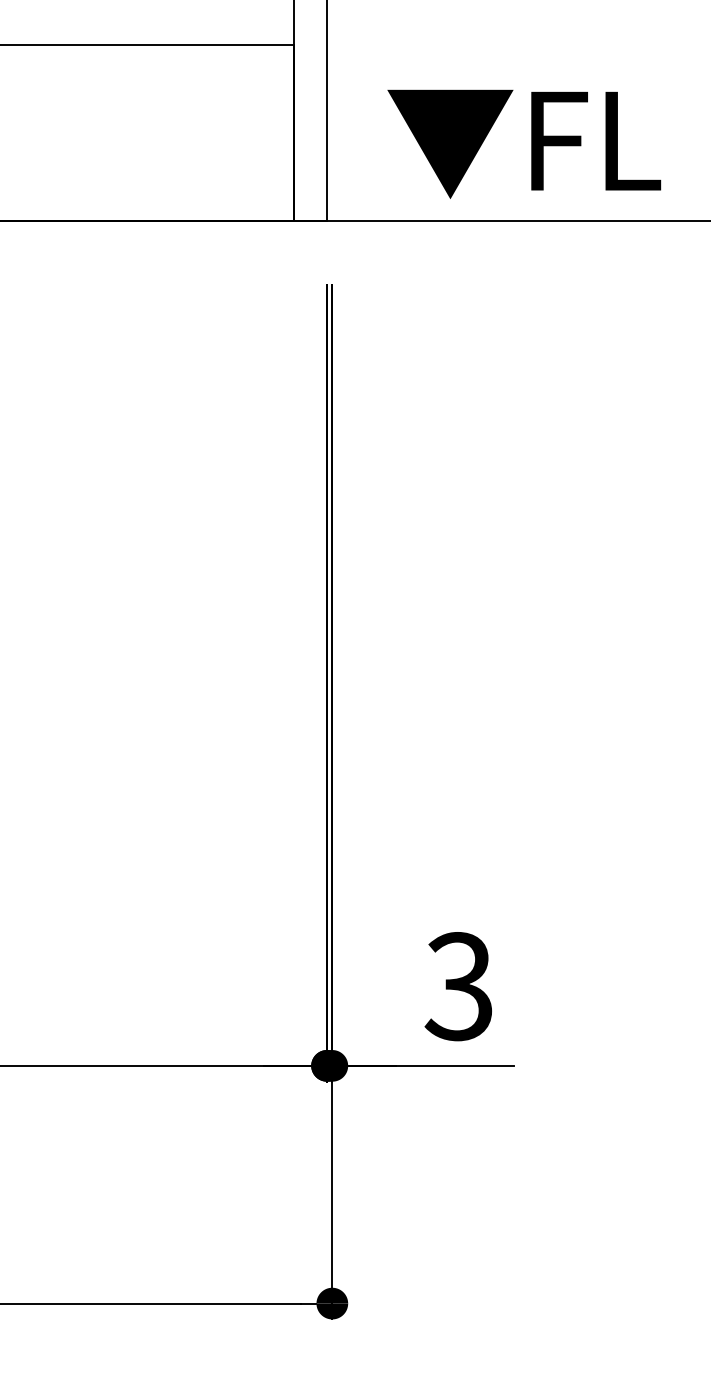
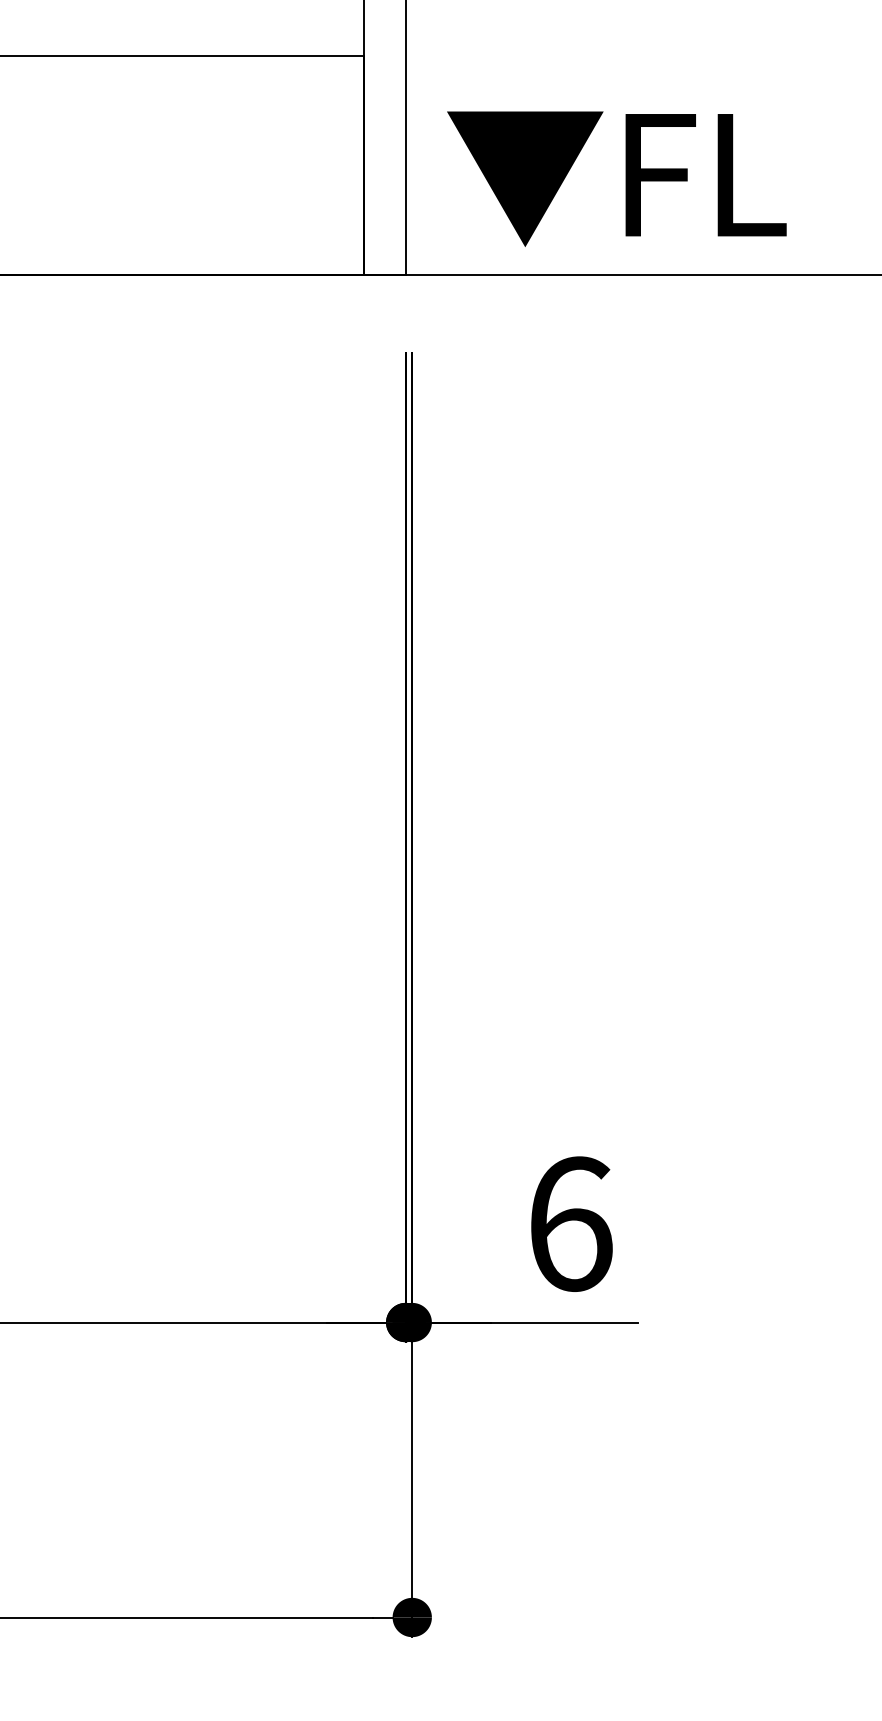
text: (524, 143) -> (617, 178), moved
text: (458, 986) -> (568, 1224), 3 -> 6

